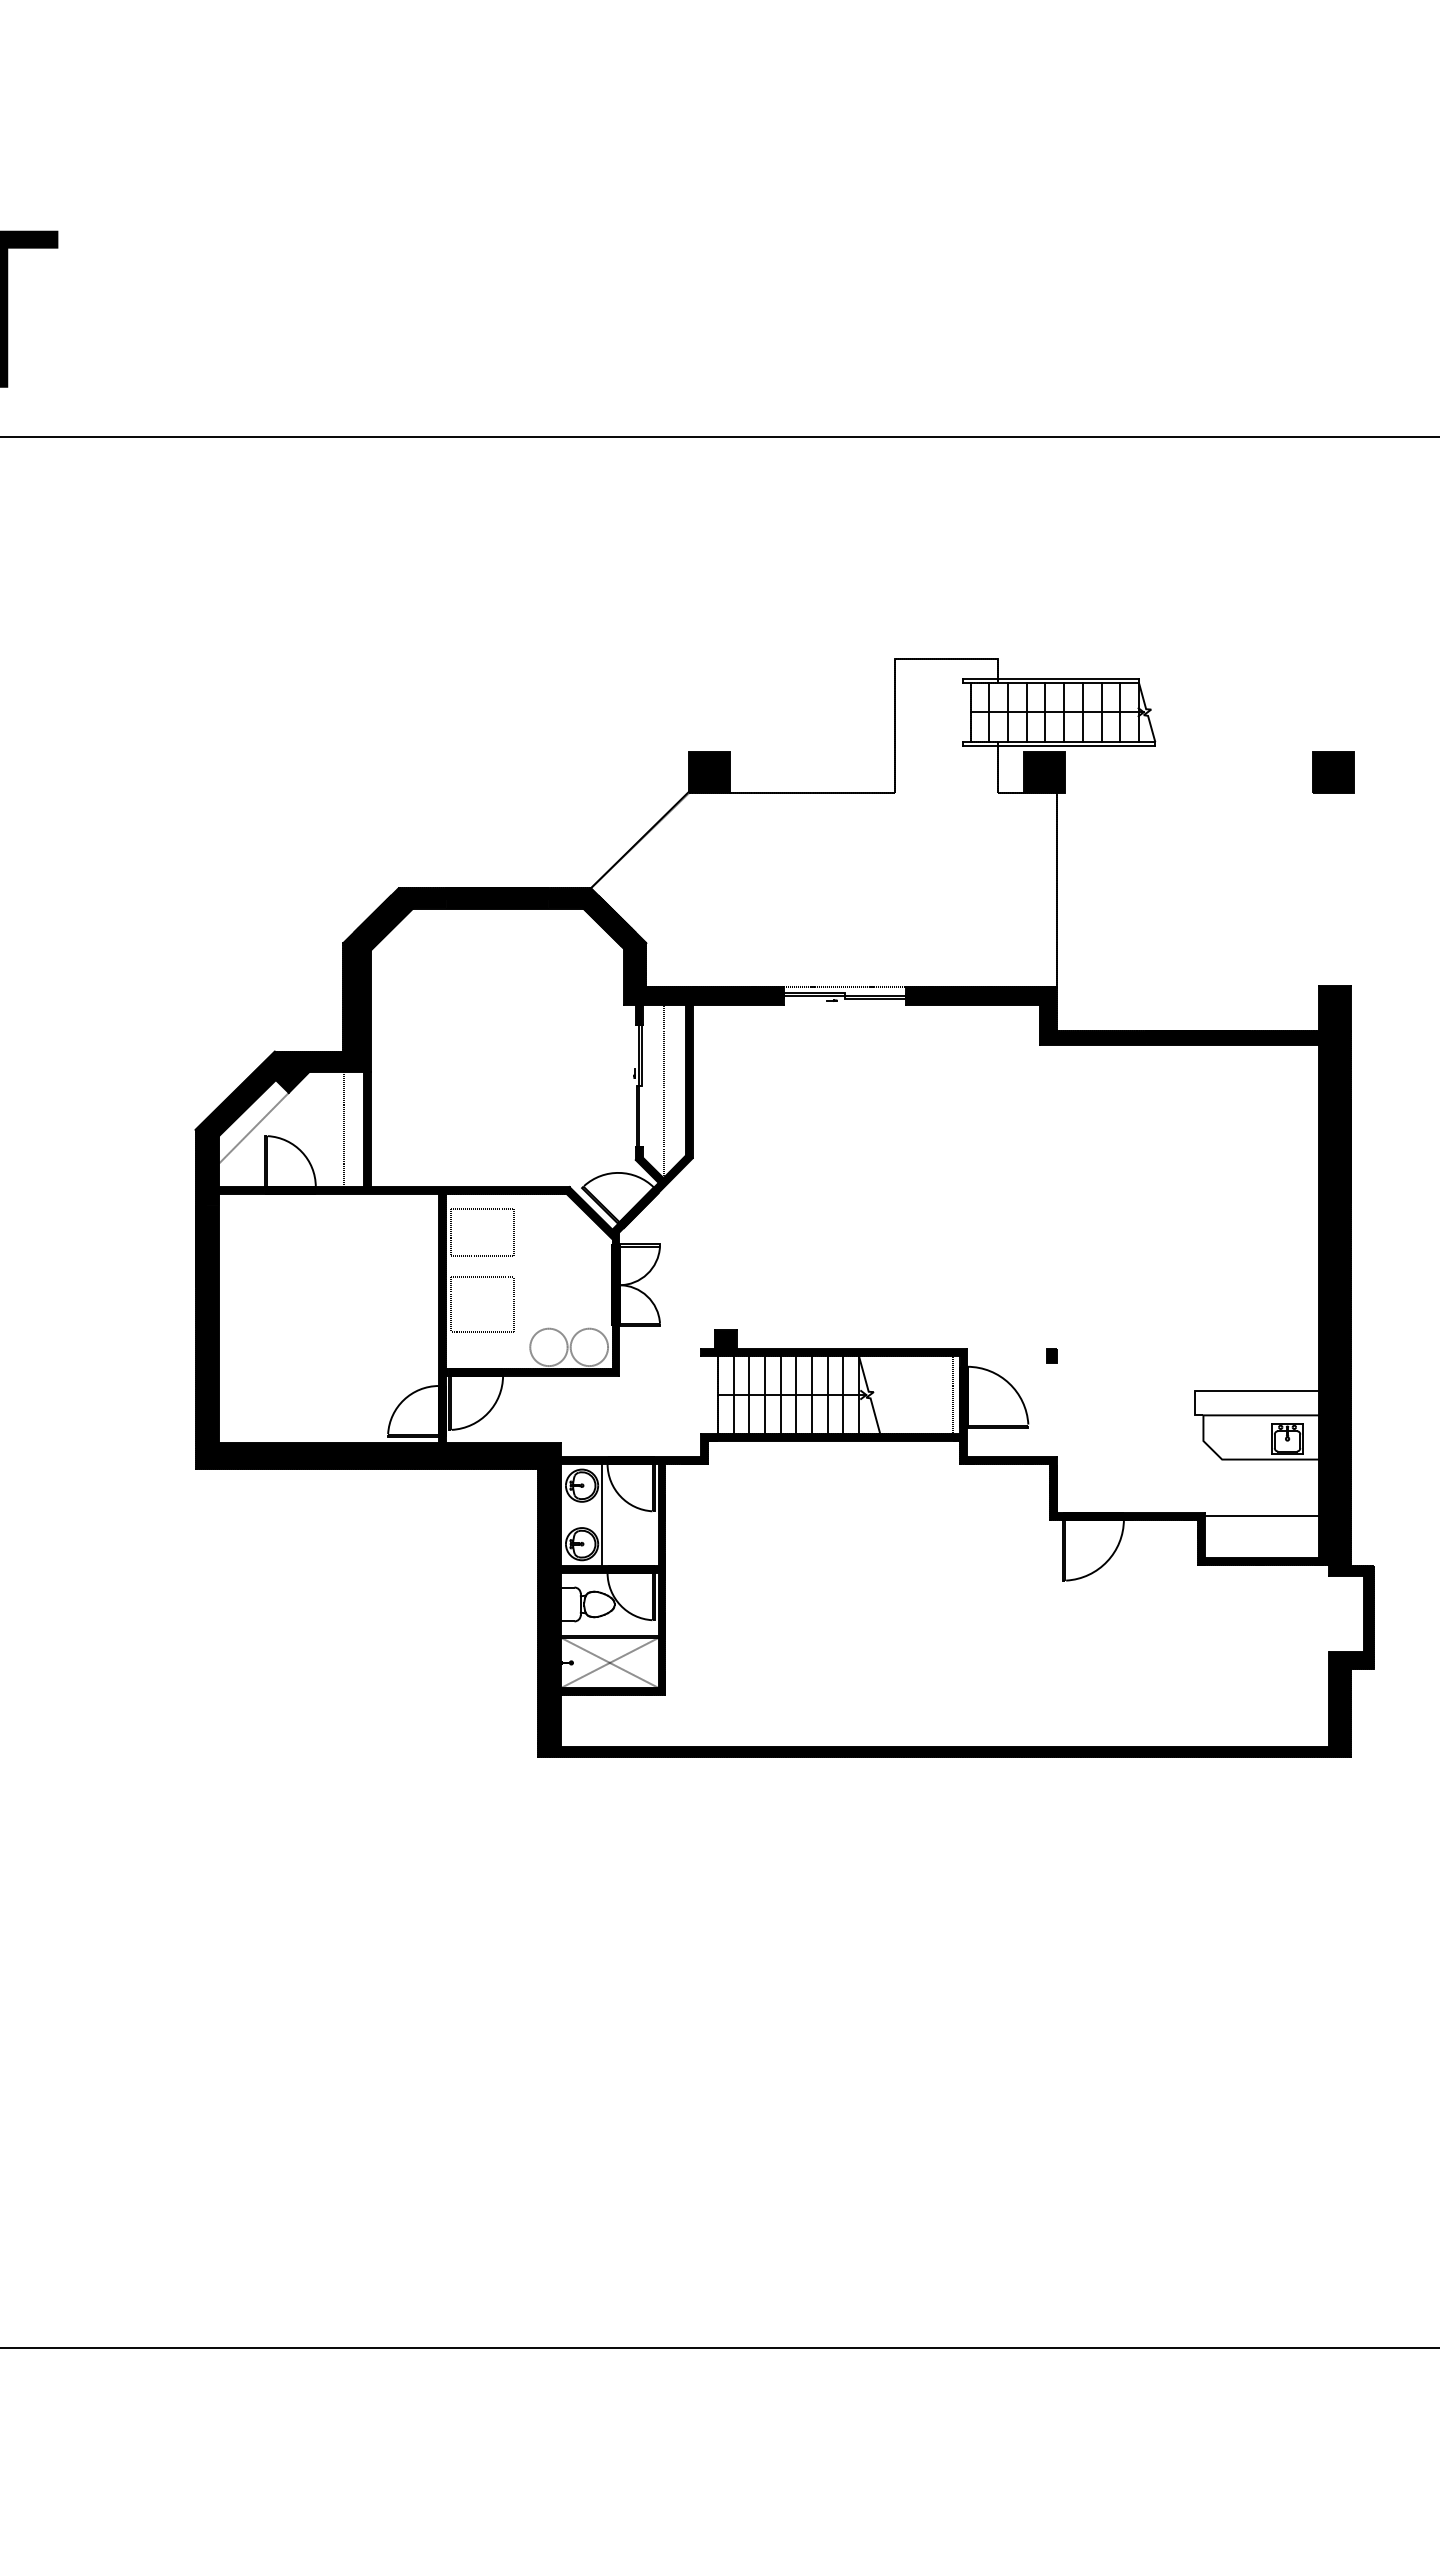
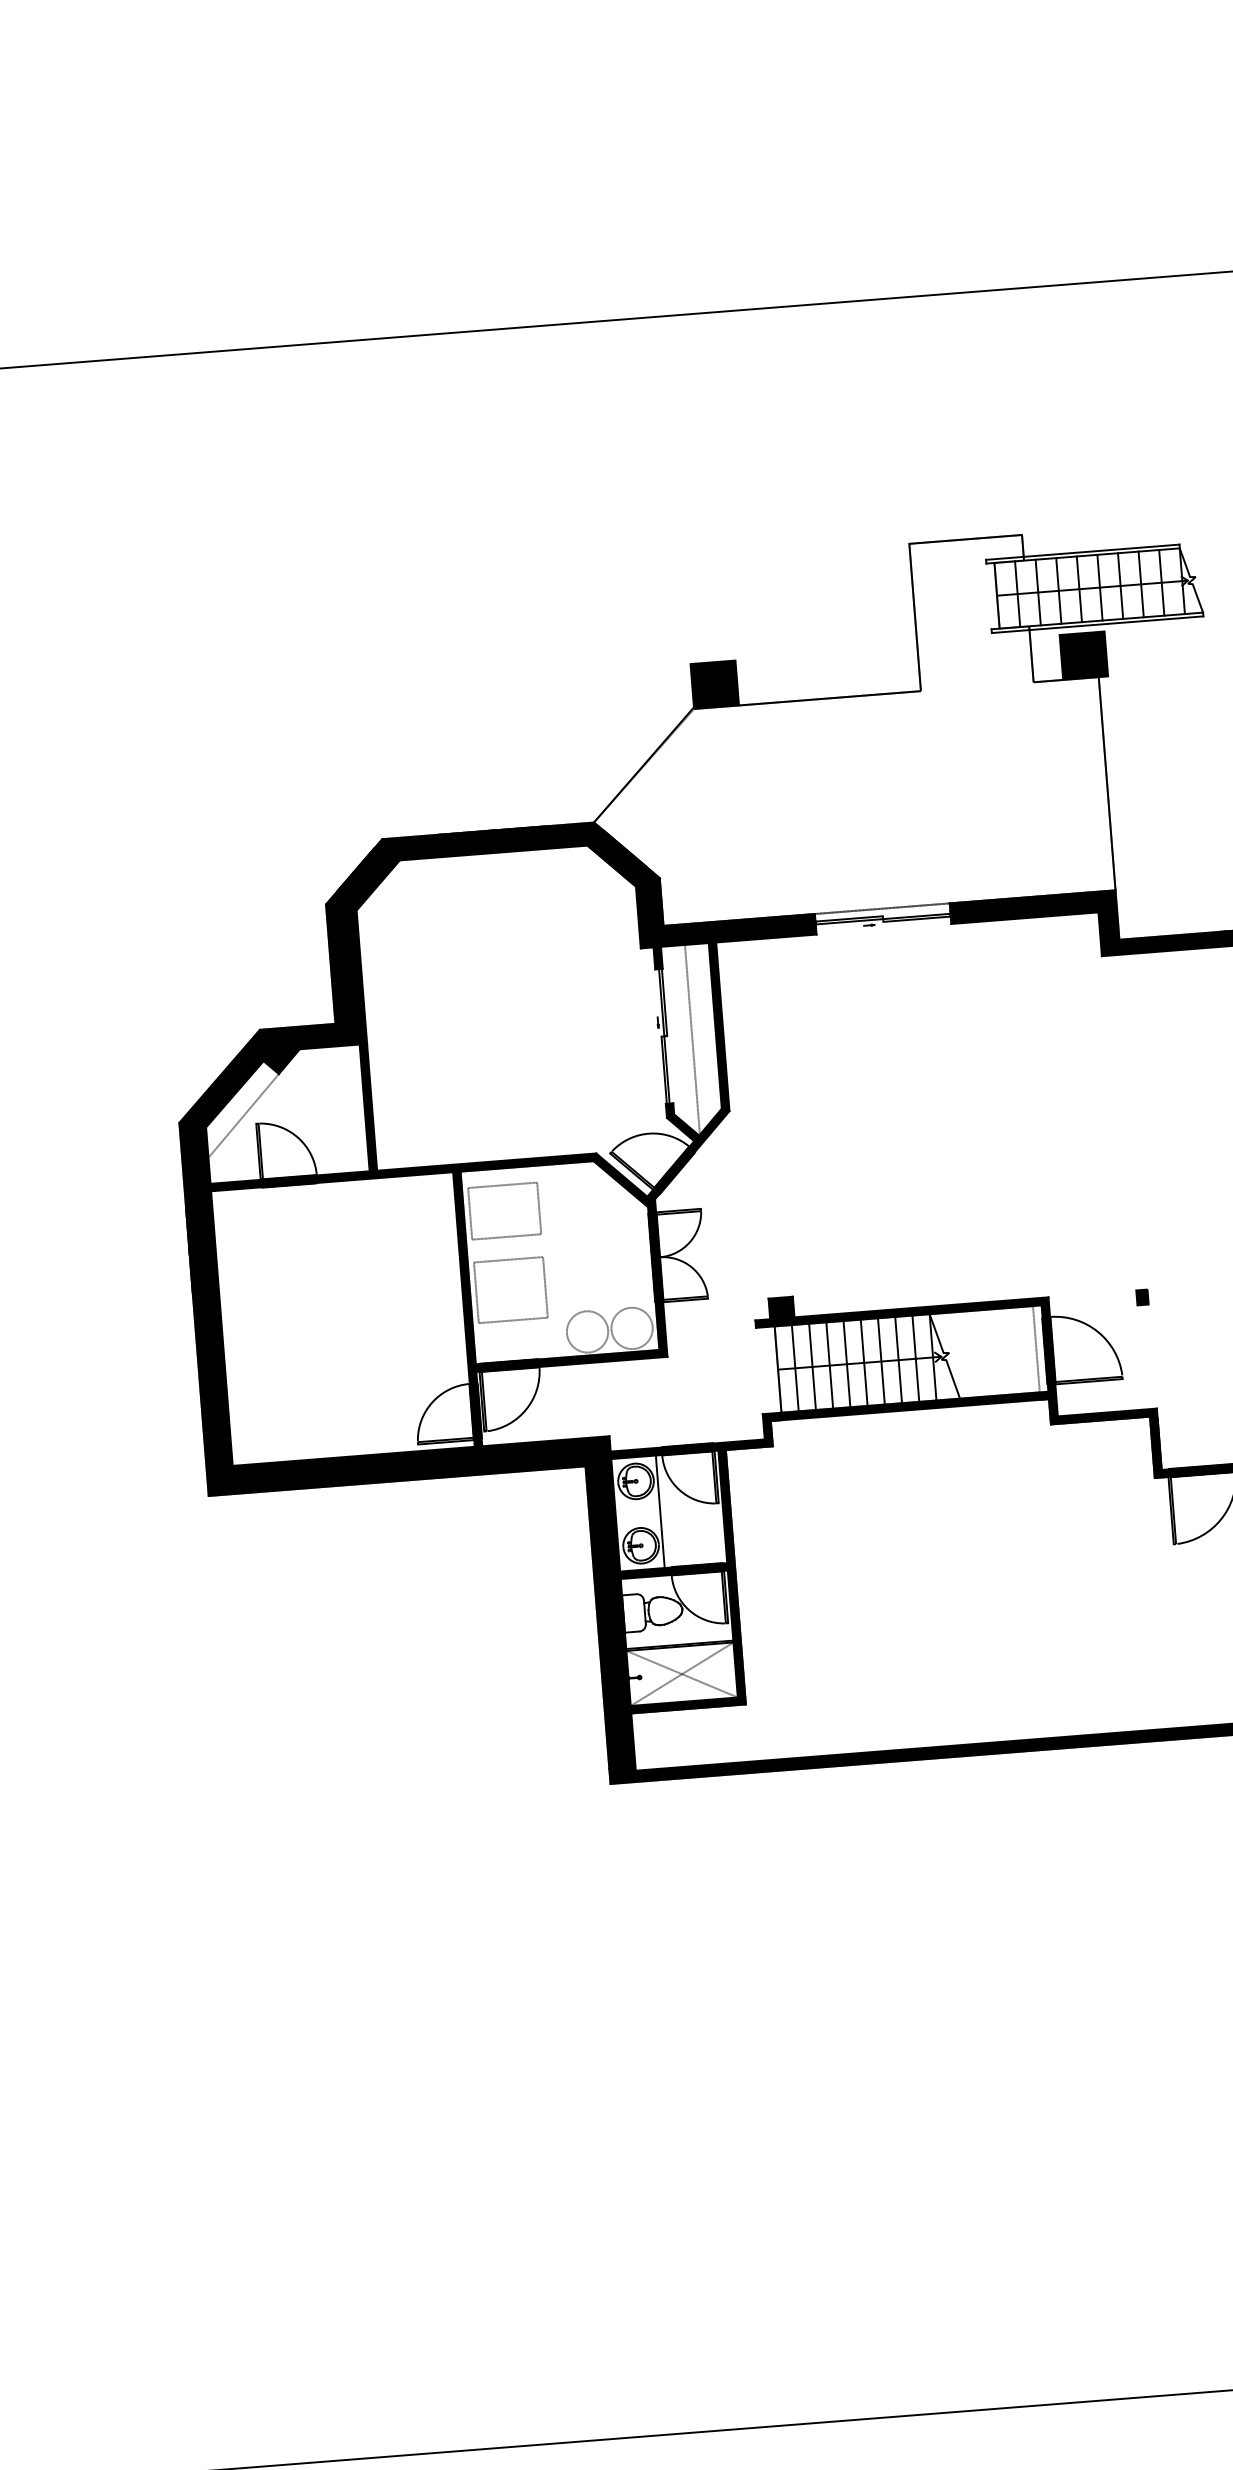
line: (343, 1129) -> (342, 1109), removed

